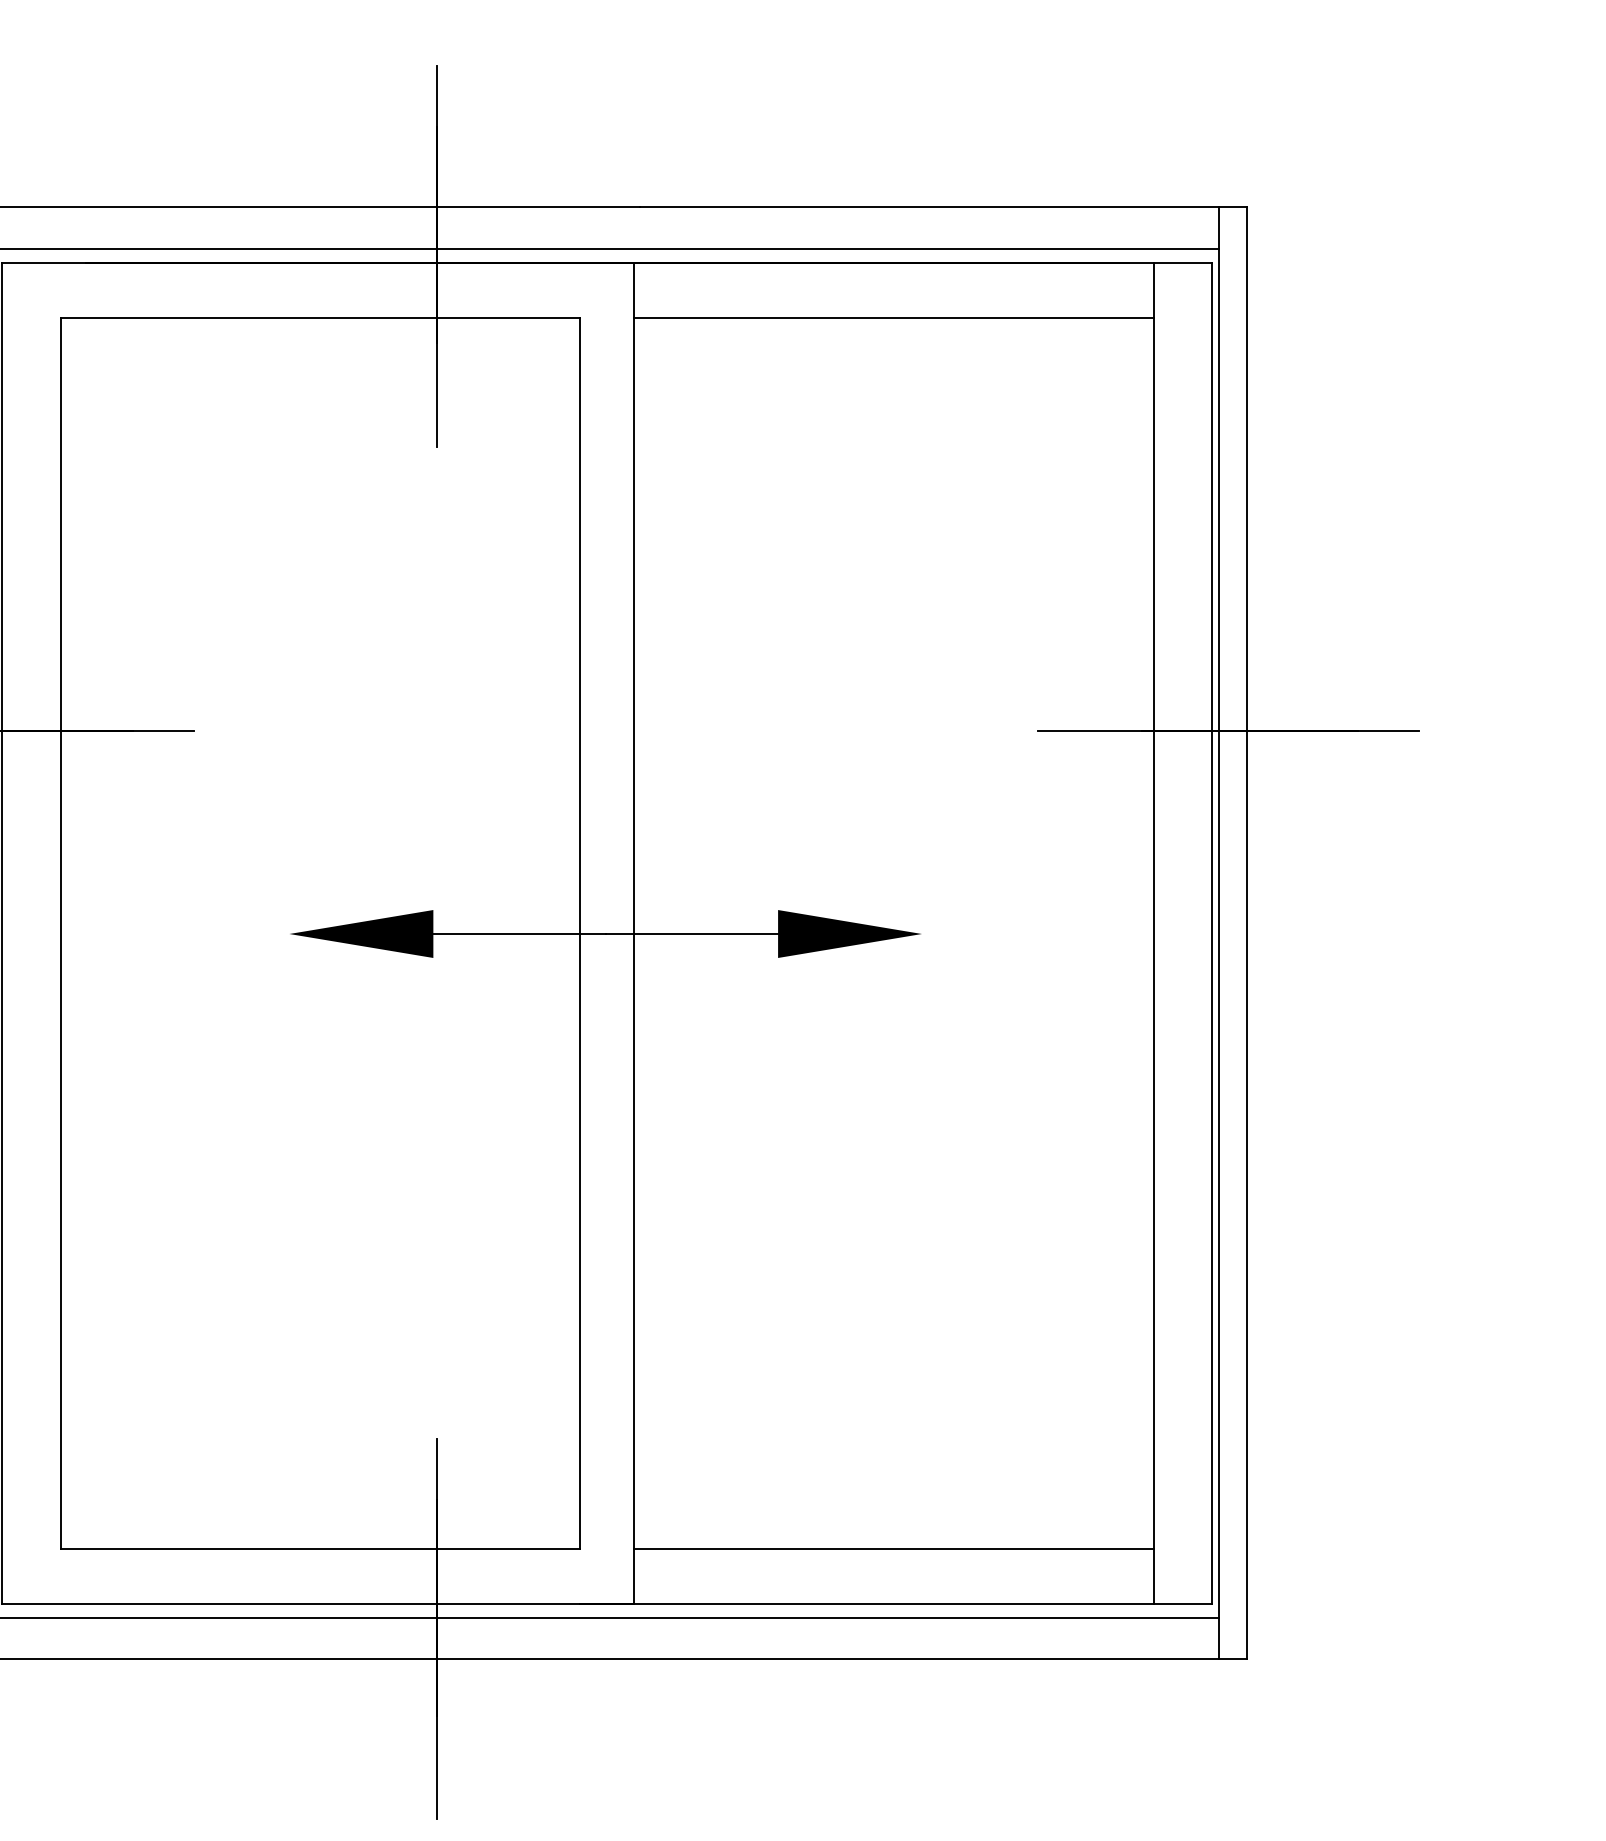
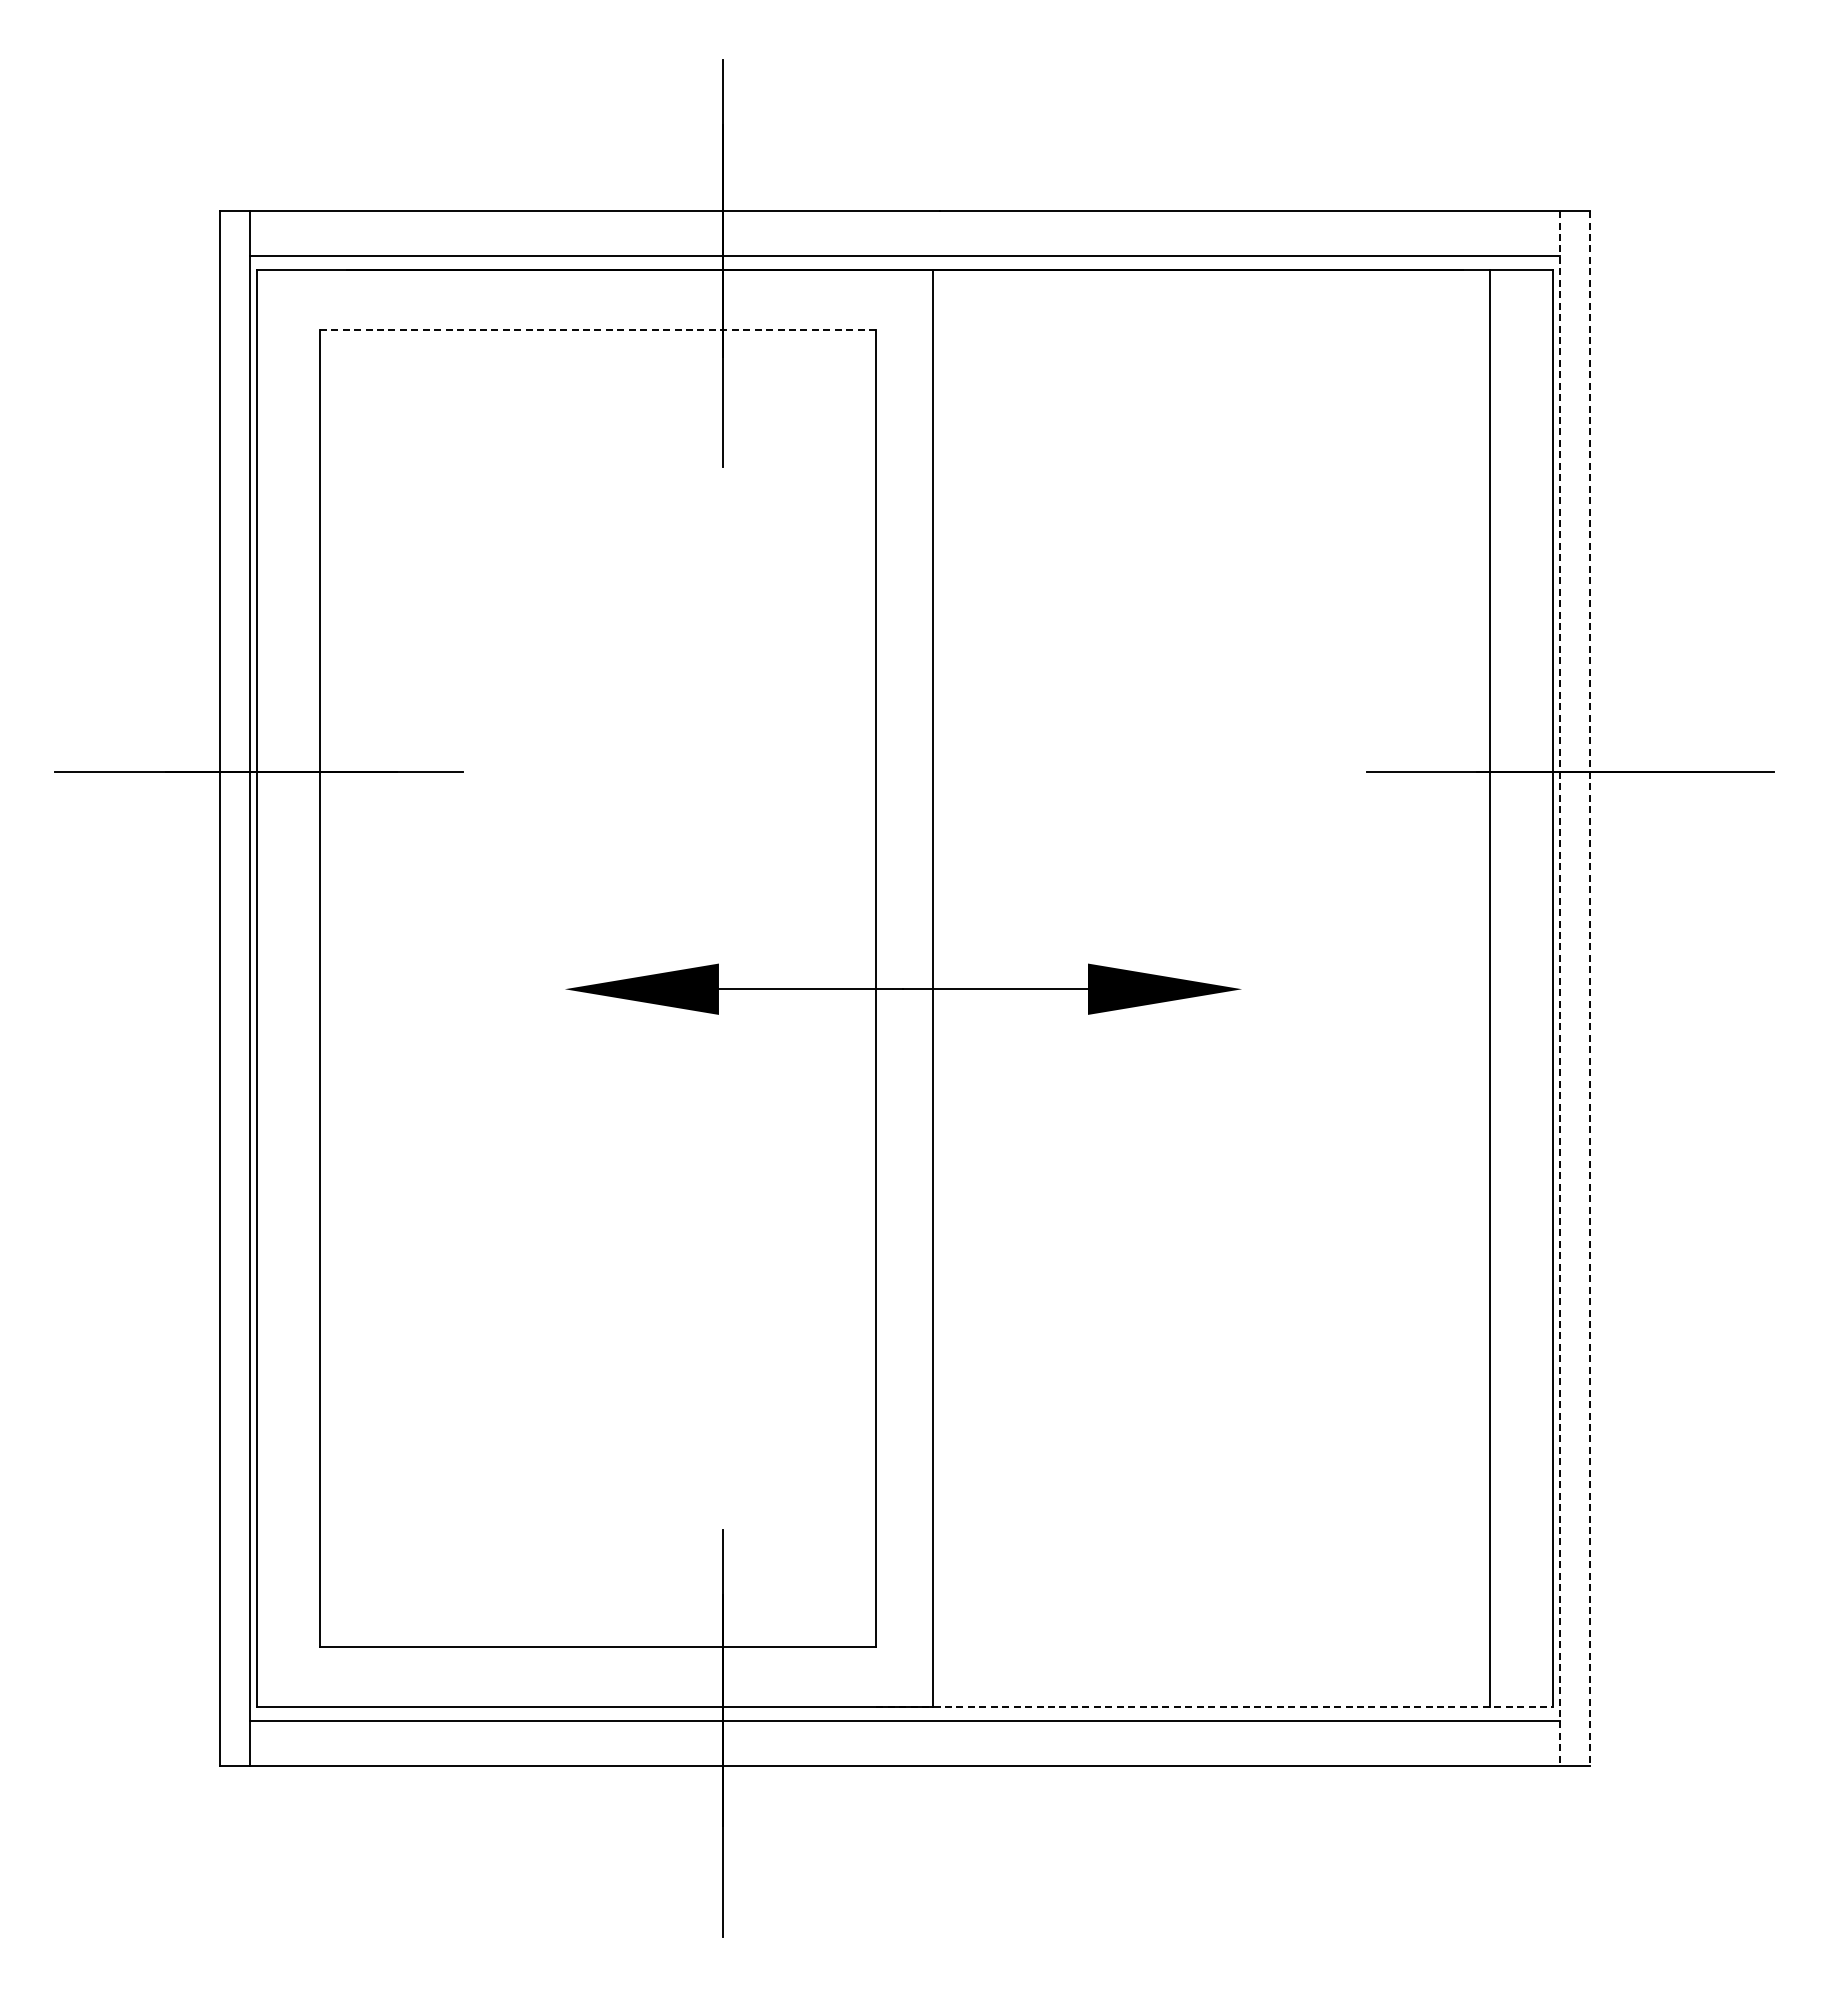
line: (320, 317) -> (598, 329), solid -> dashed
line: (893, 317) -> (1211, 329), removed
line: (1219, 934) -> (1560, 989), solid -> dashed
line: (1246, 934) -> (1589, 989), solid -> dashed
line: (893, 1548) -> (1211, 1647), removed
line: (897, 1603) -> (1215, 1706), solid -> dashed

